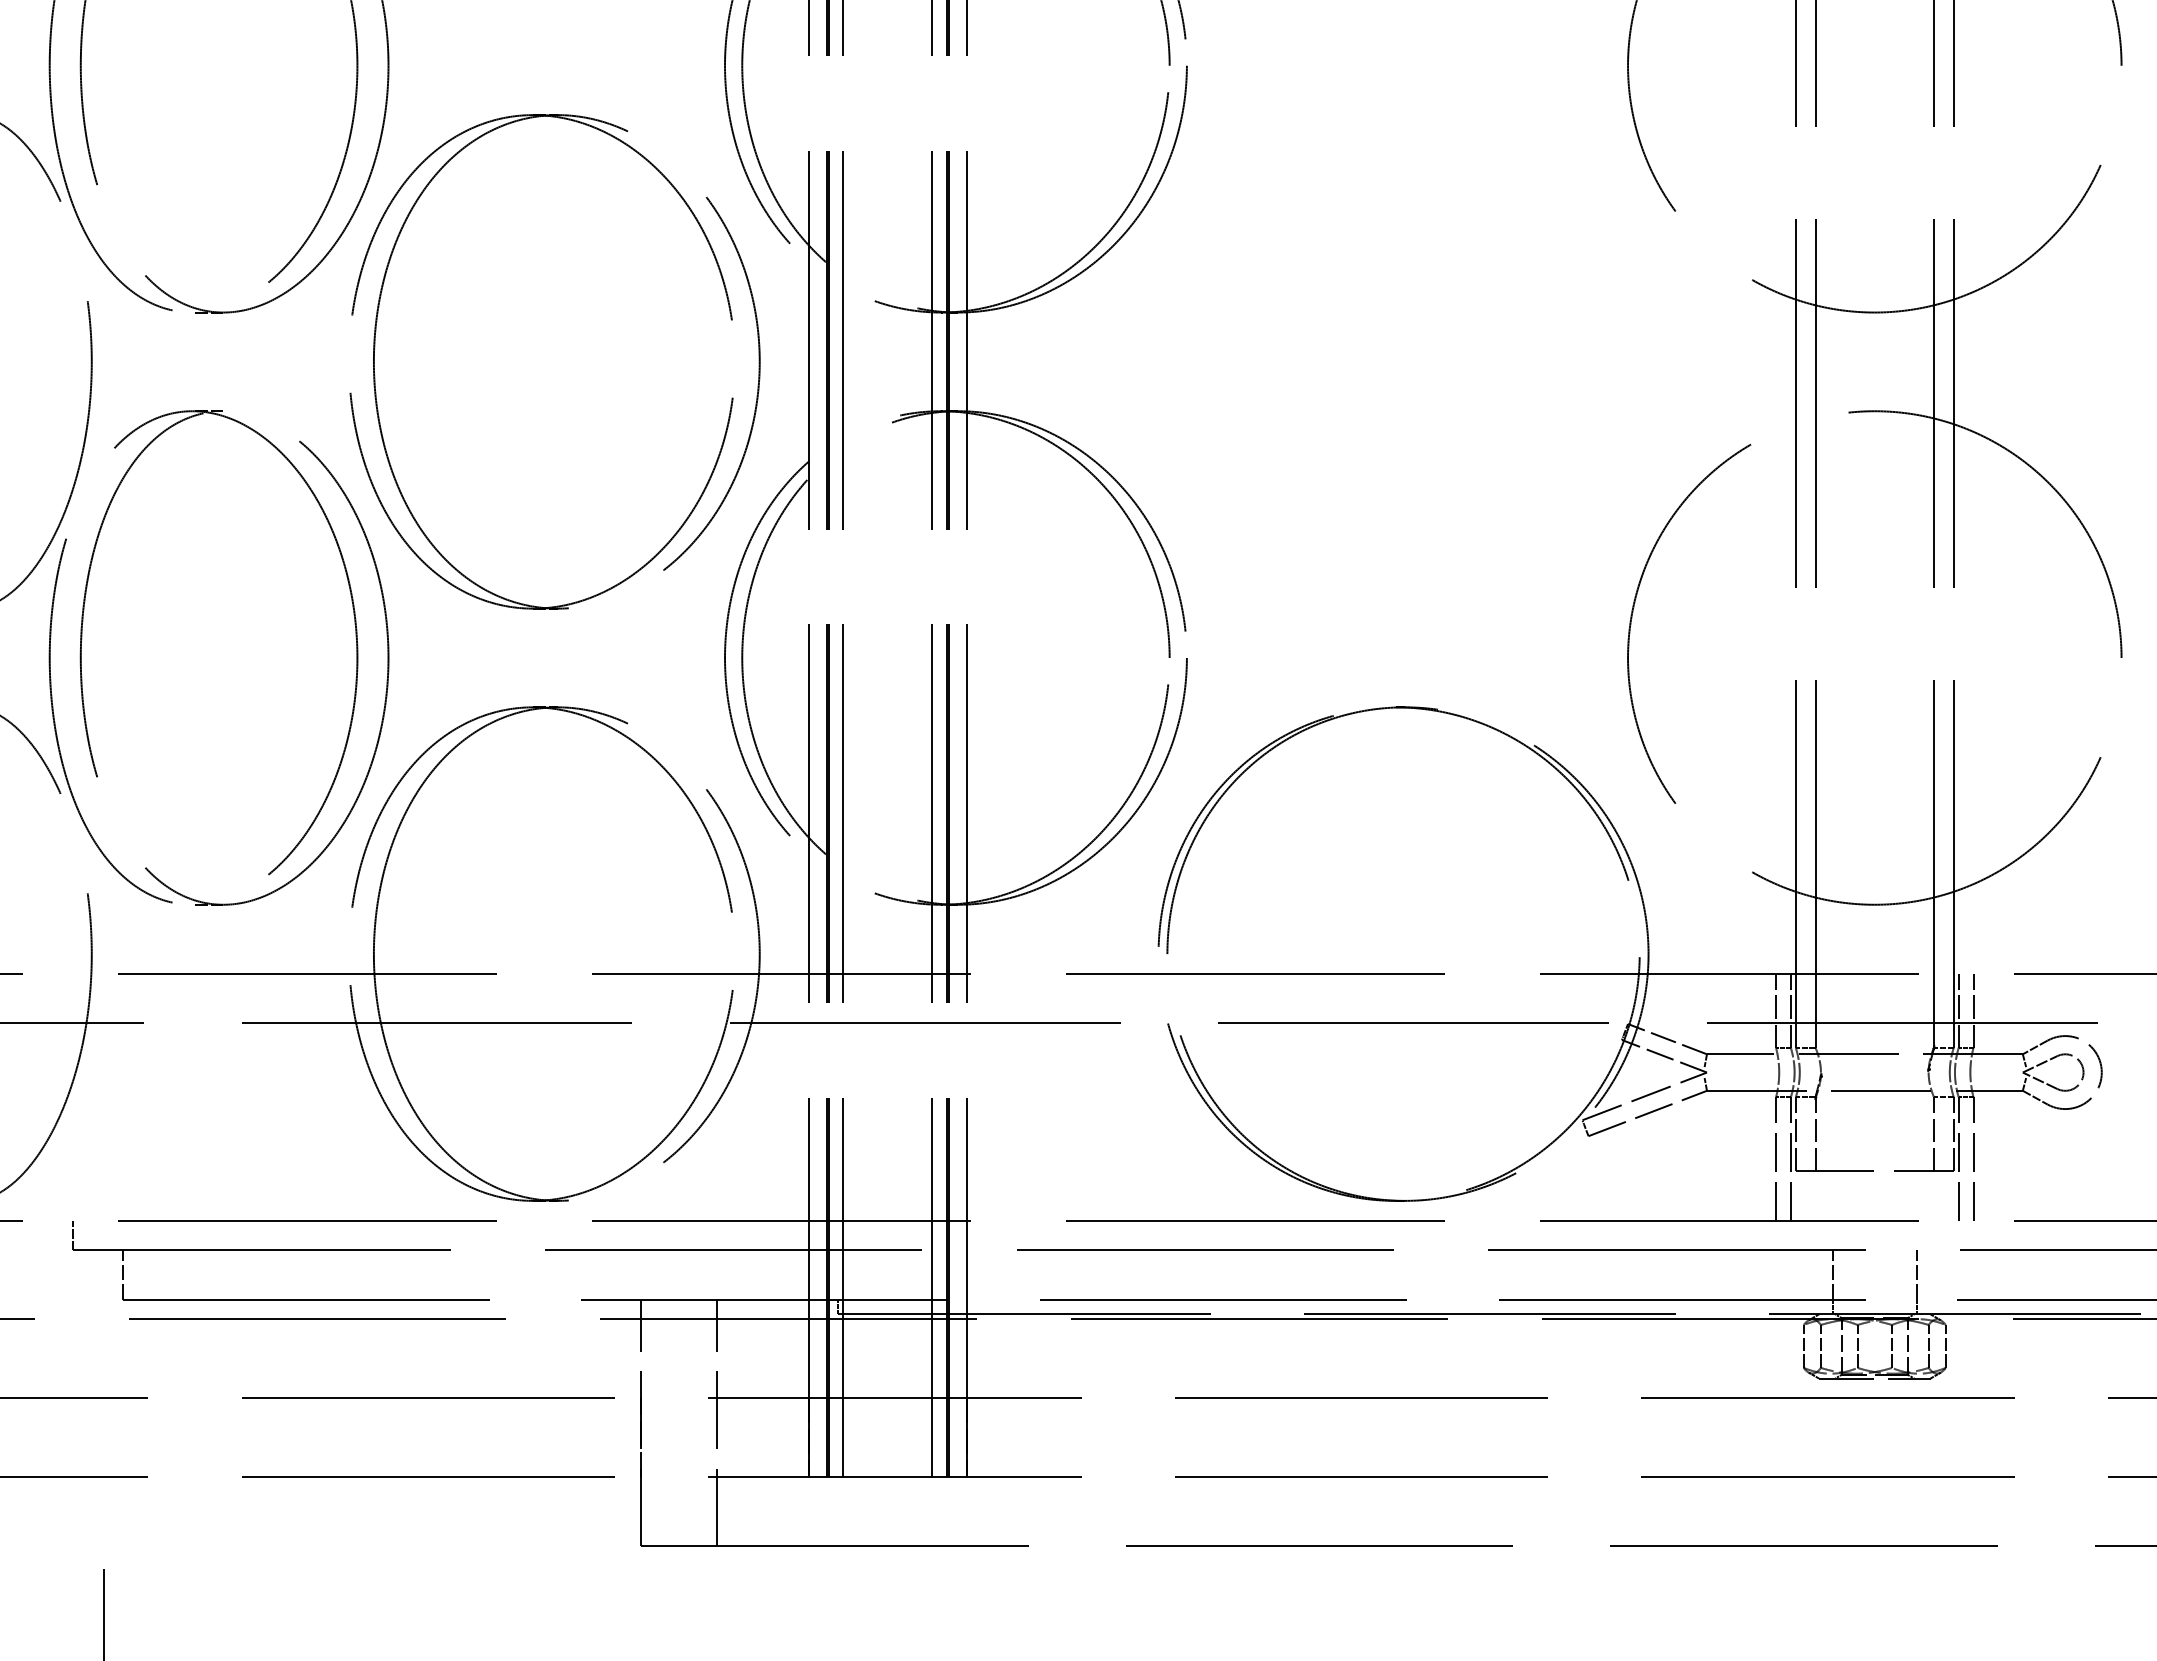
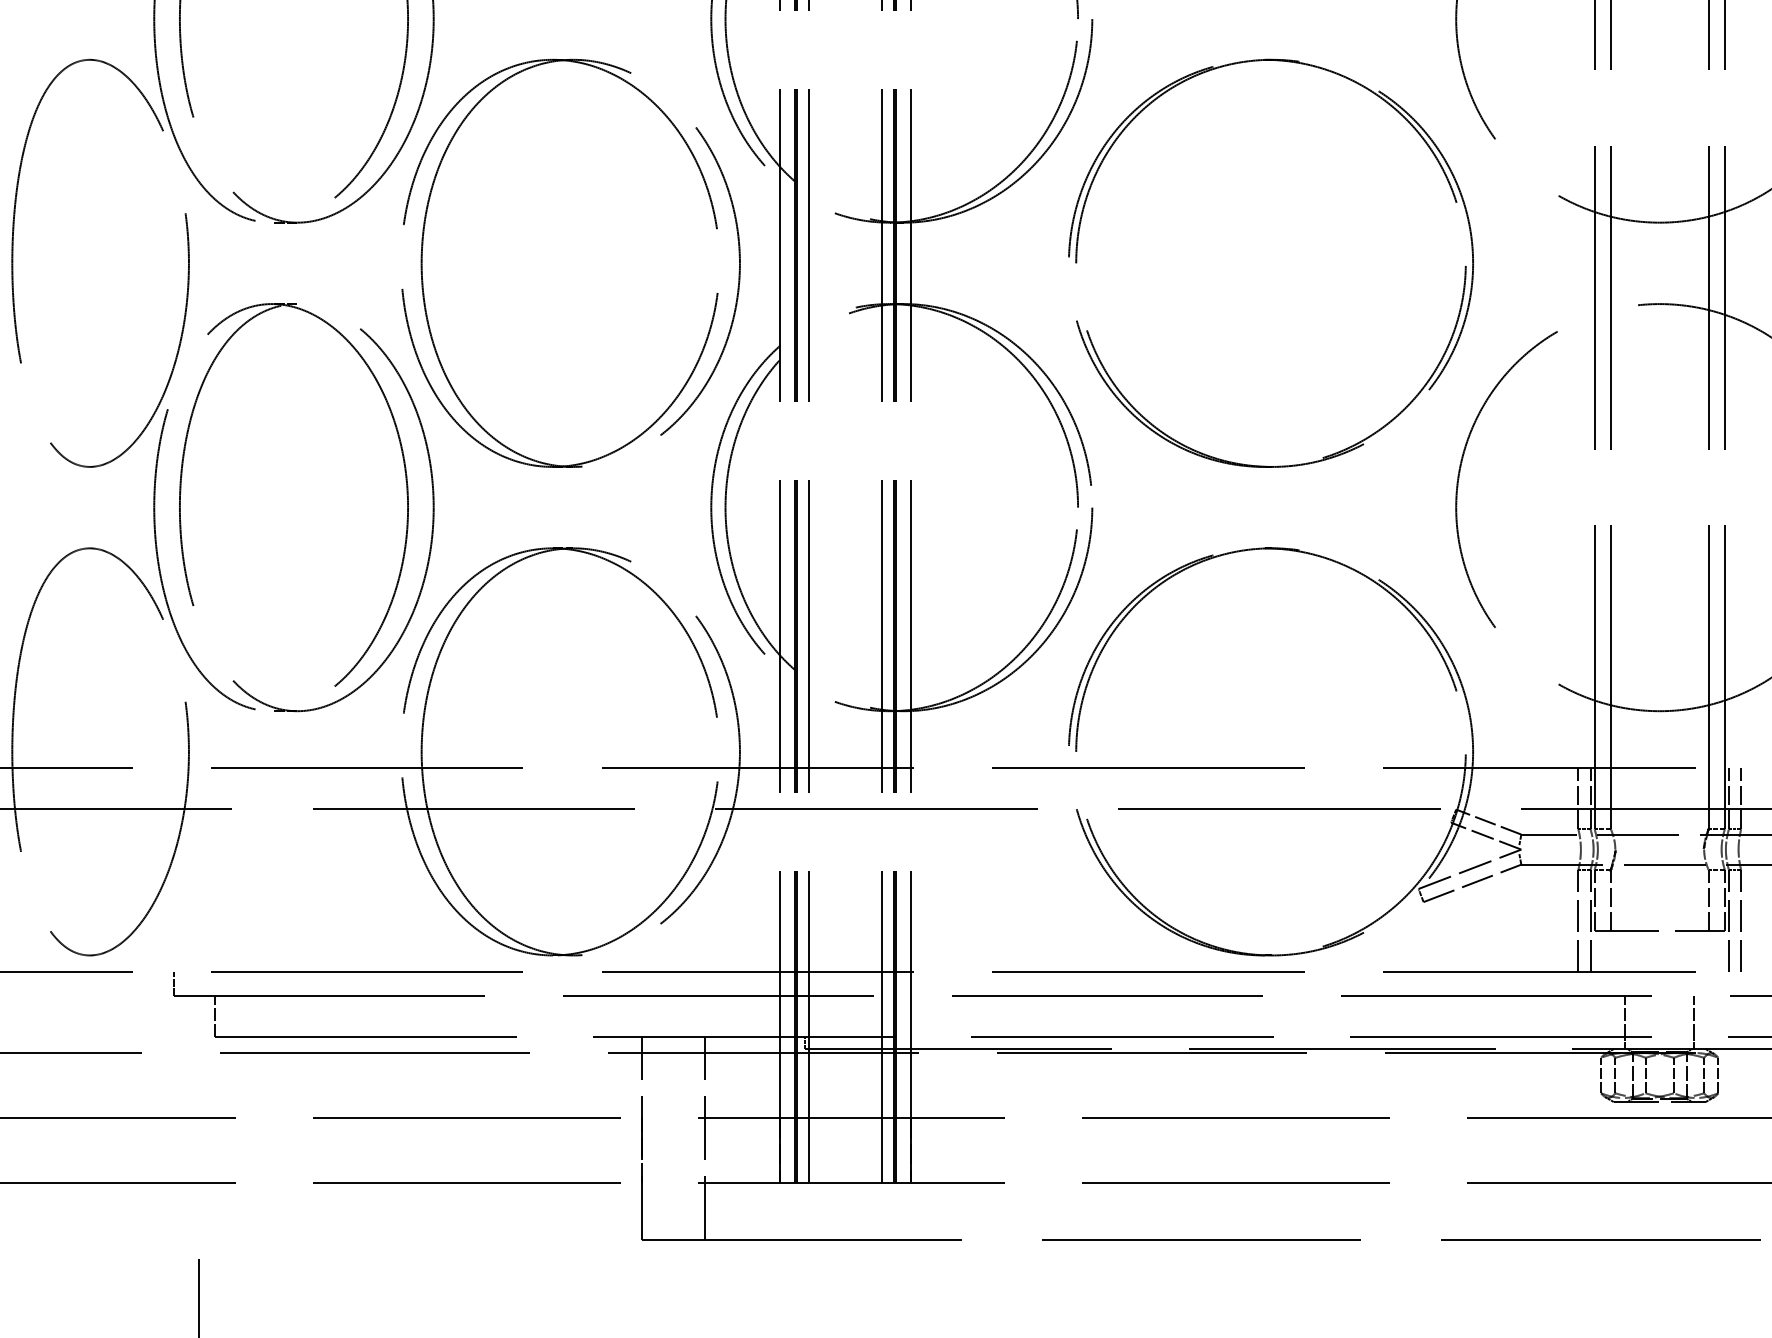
part: (1169, 341) -> (1077, 246), added

